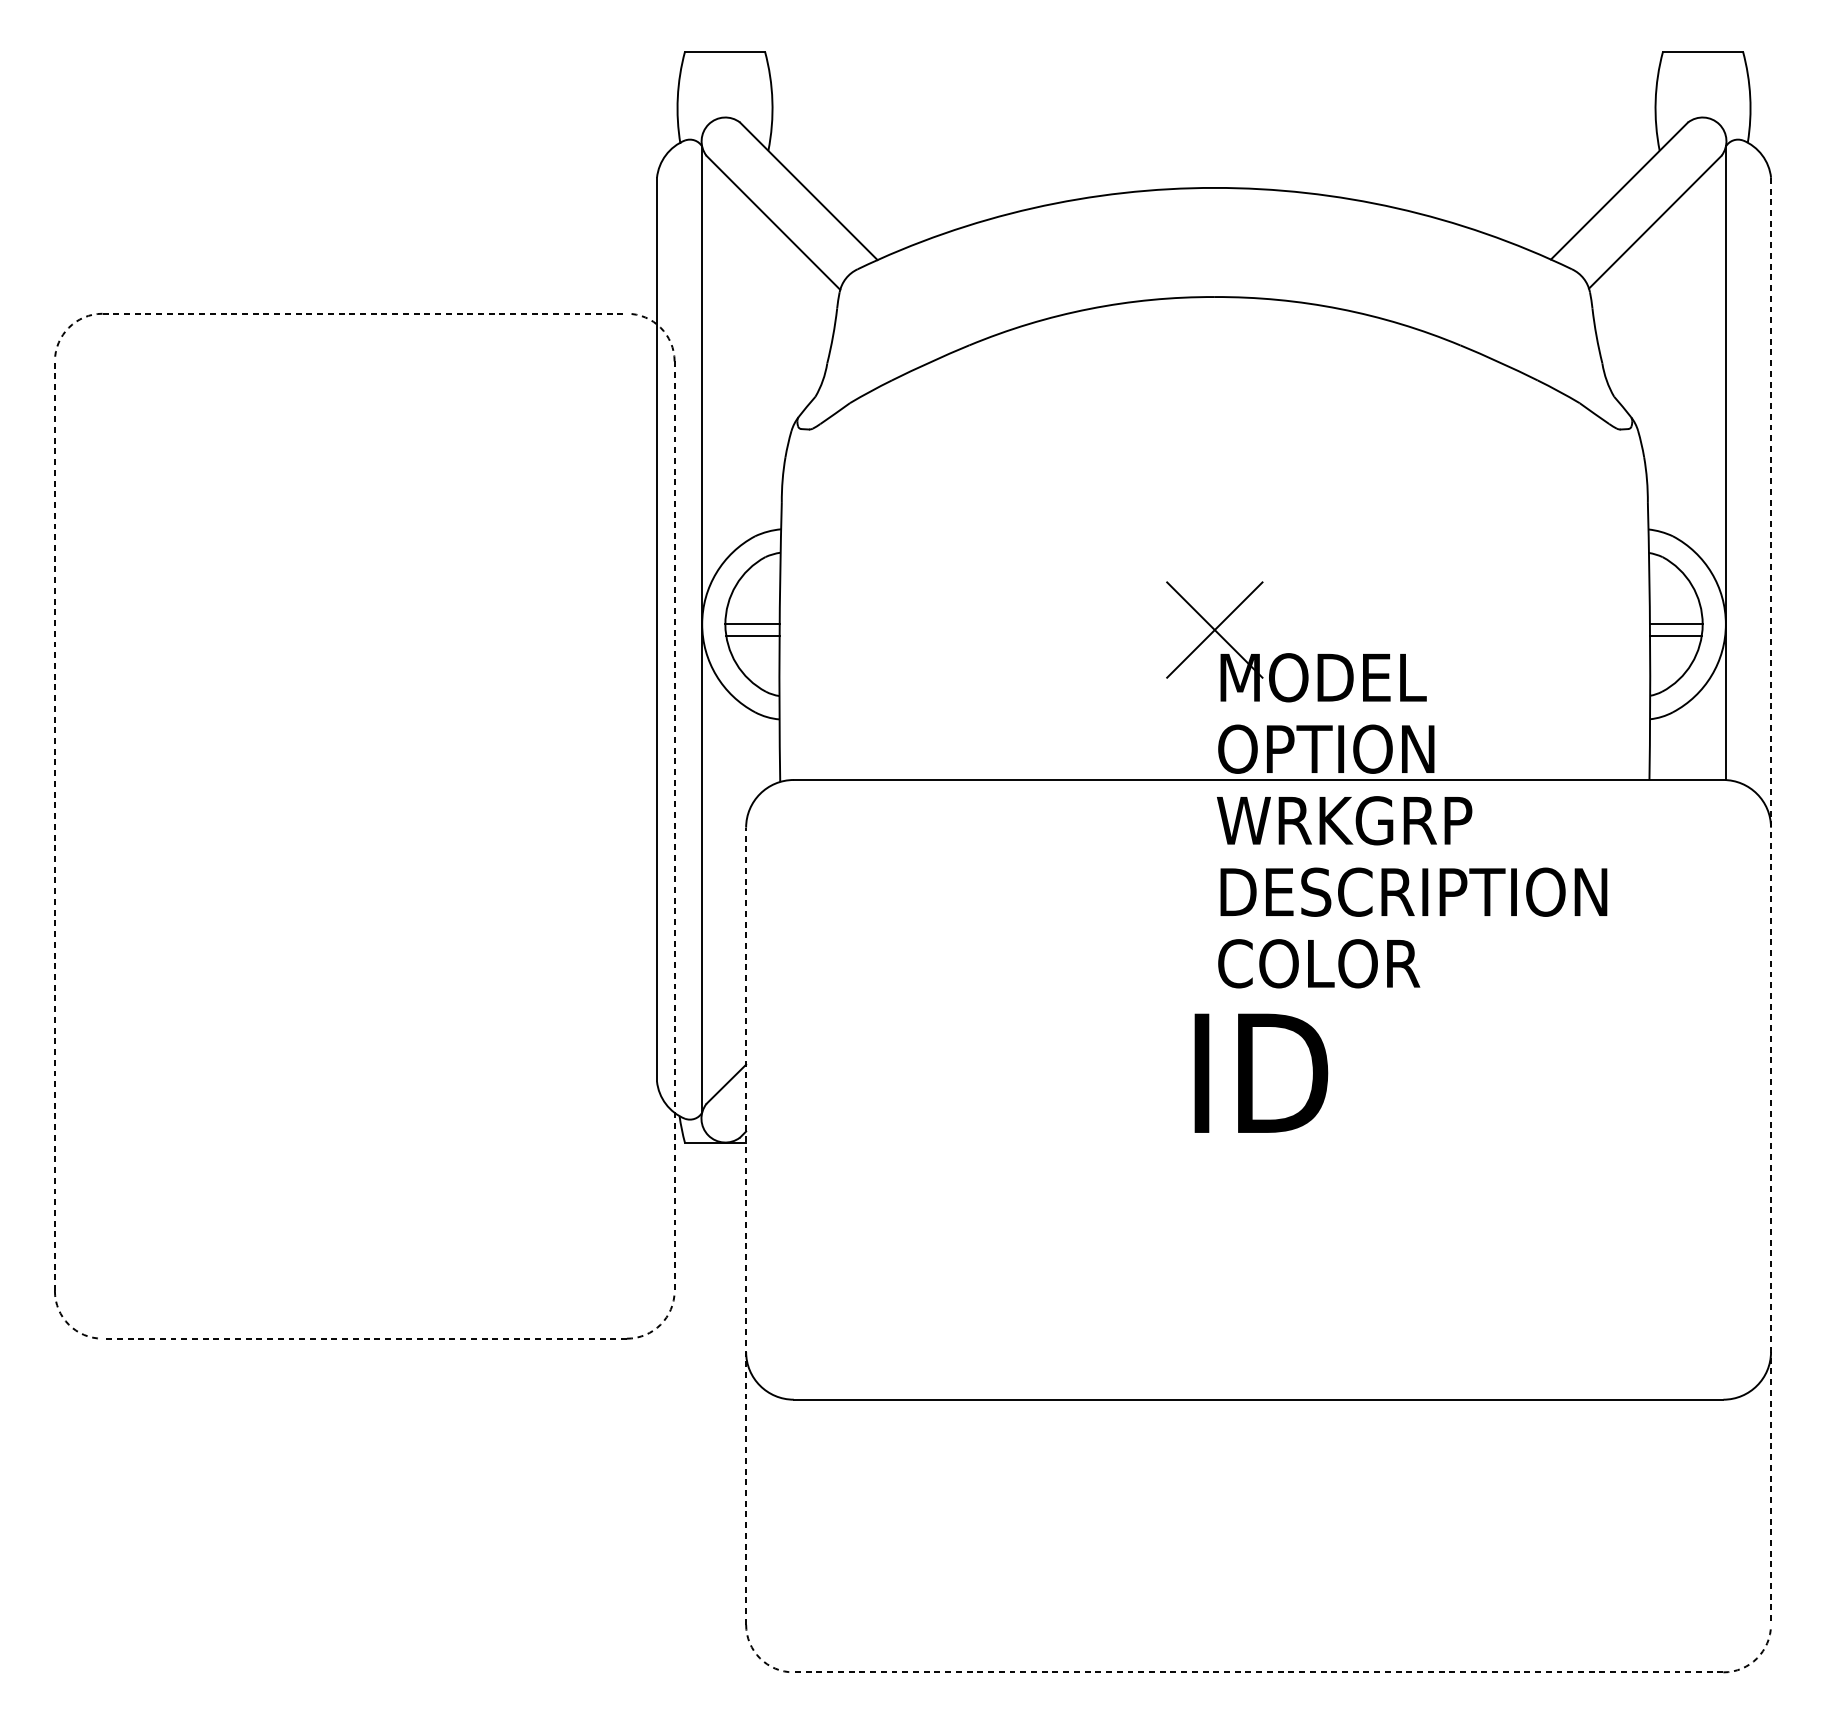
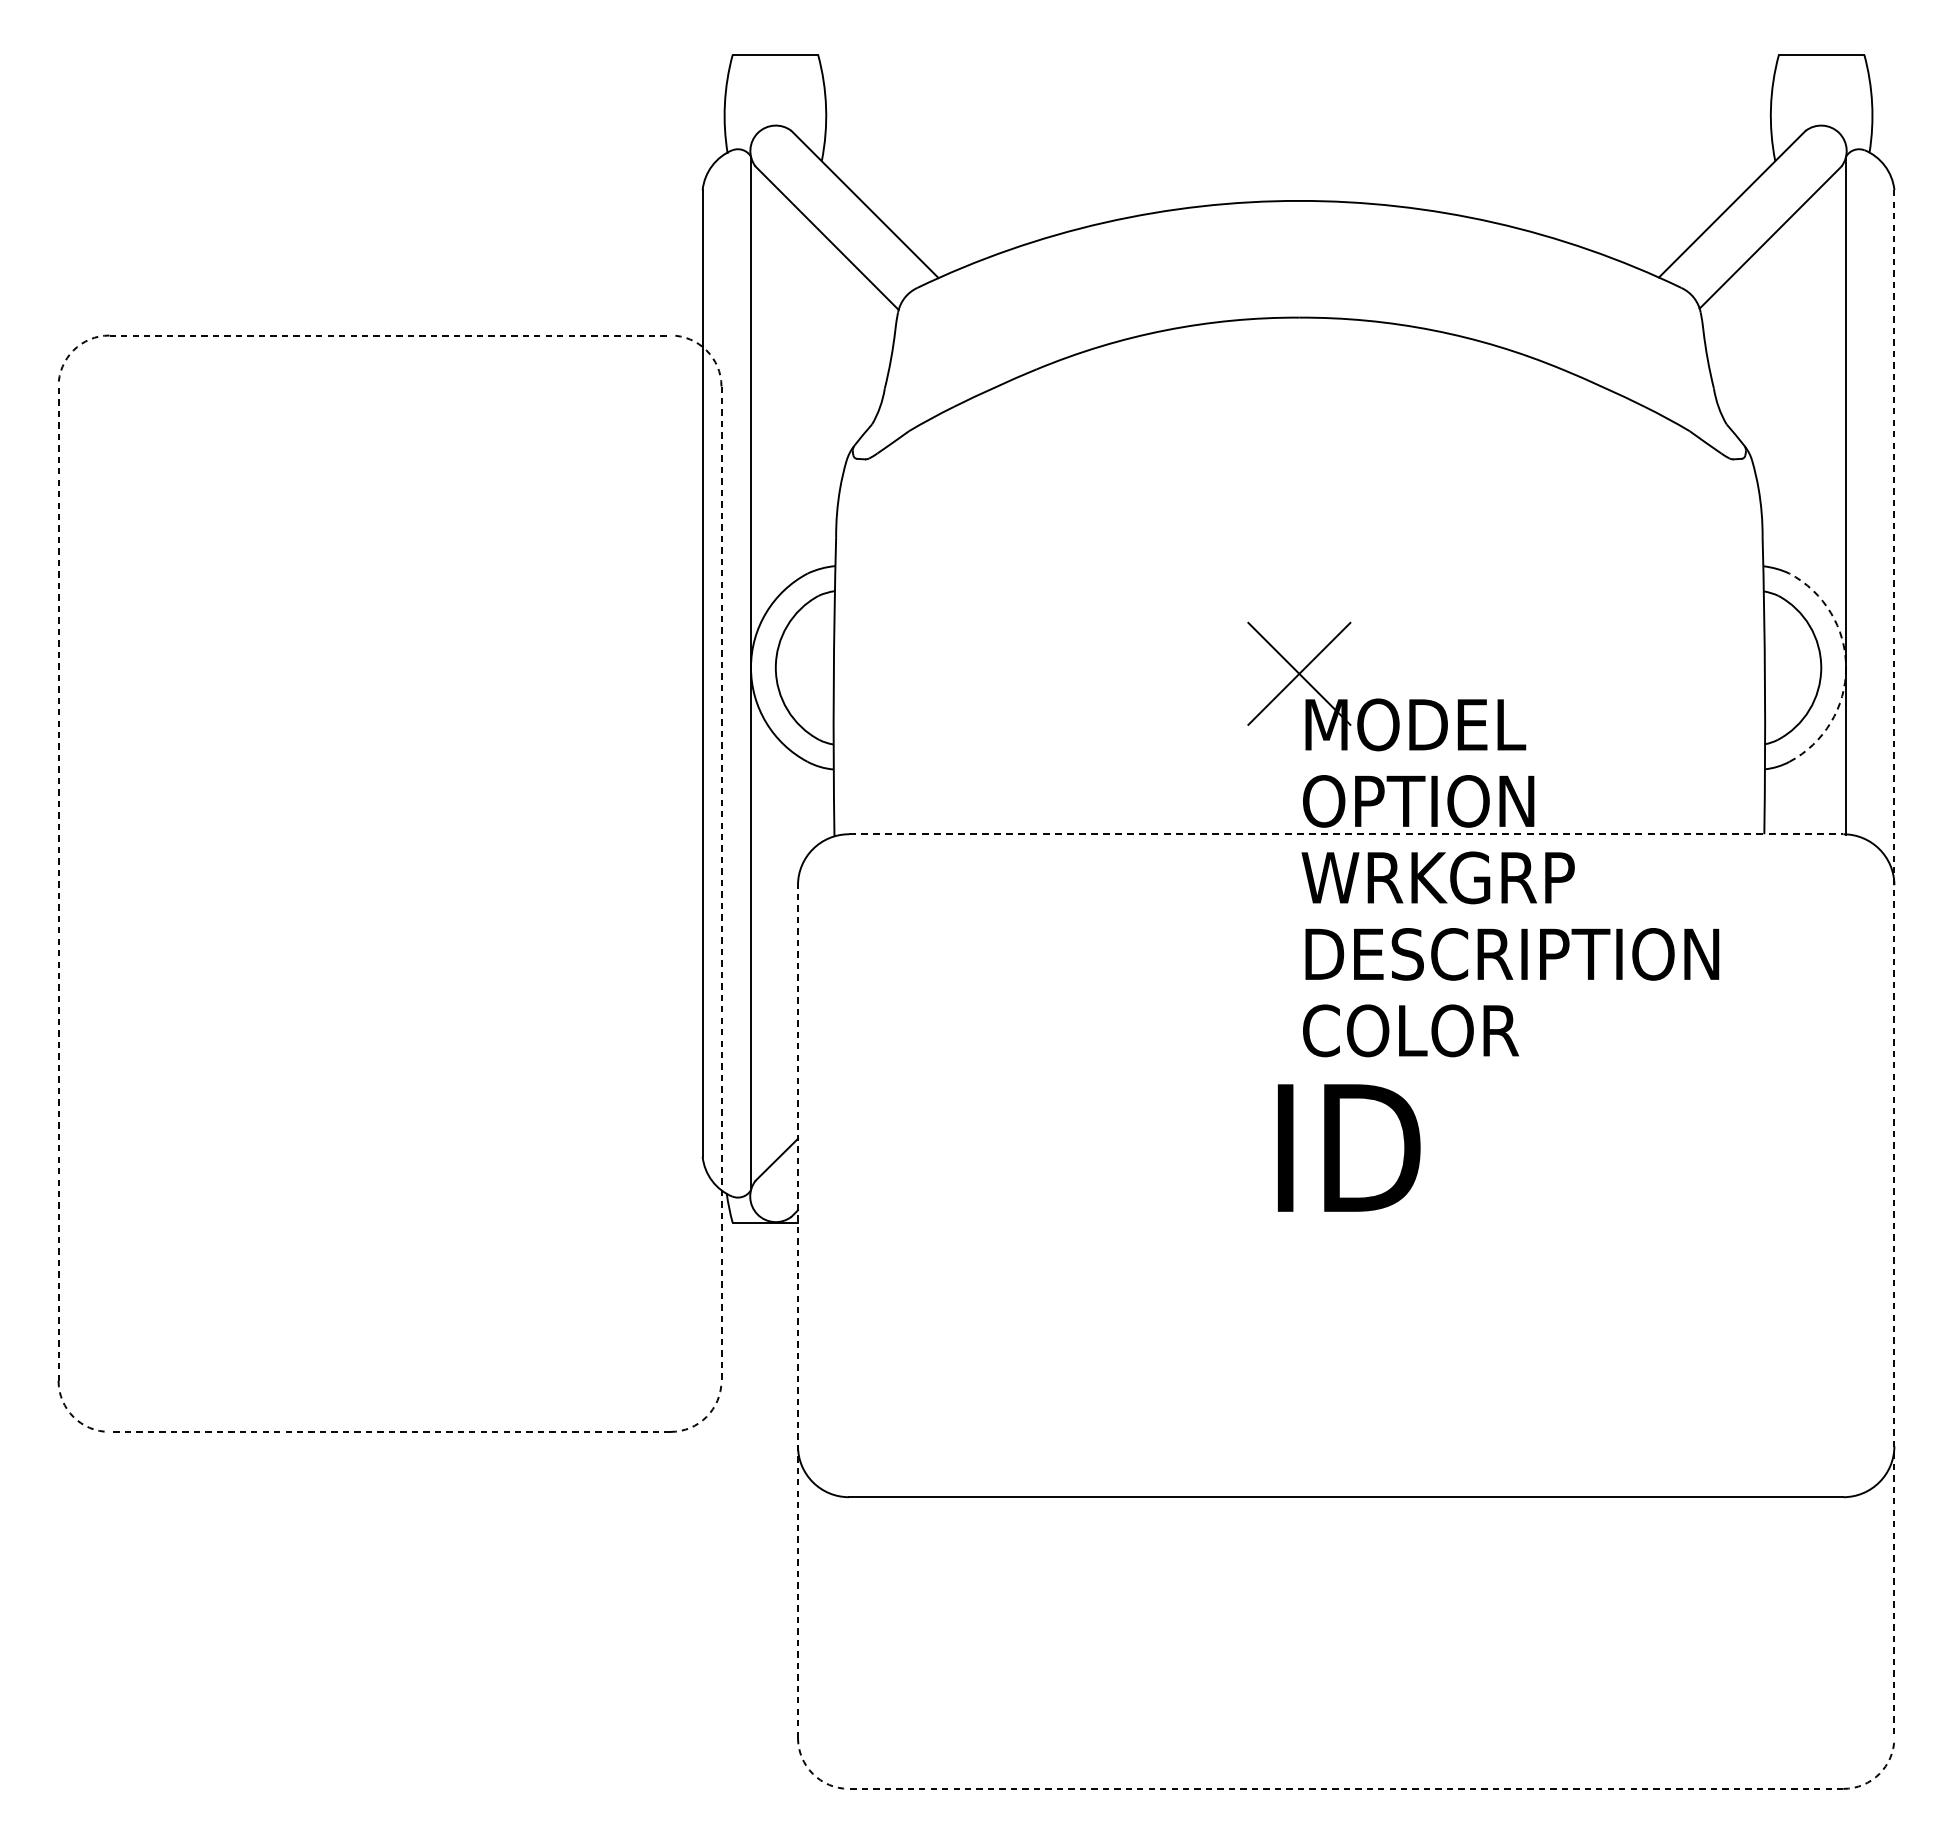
line: (752, 624) -> (804, 667), removed
line: (1675, 624) -> (1792, 667), removed
arc: (1726, 624) -> (1846, 667), solid -> dashed
line: (752, 636) -> (804, 680), removed
line: (1675, 636) -> (1792, 680), removed
line: (1258, 780) -> (1346, 834), solid -> dashed

